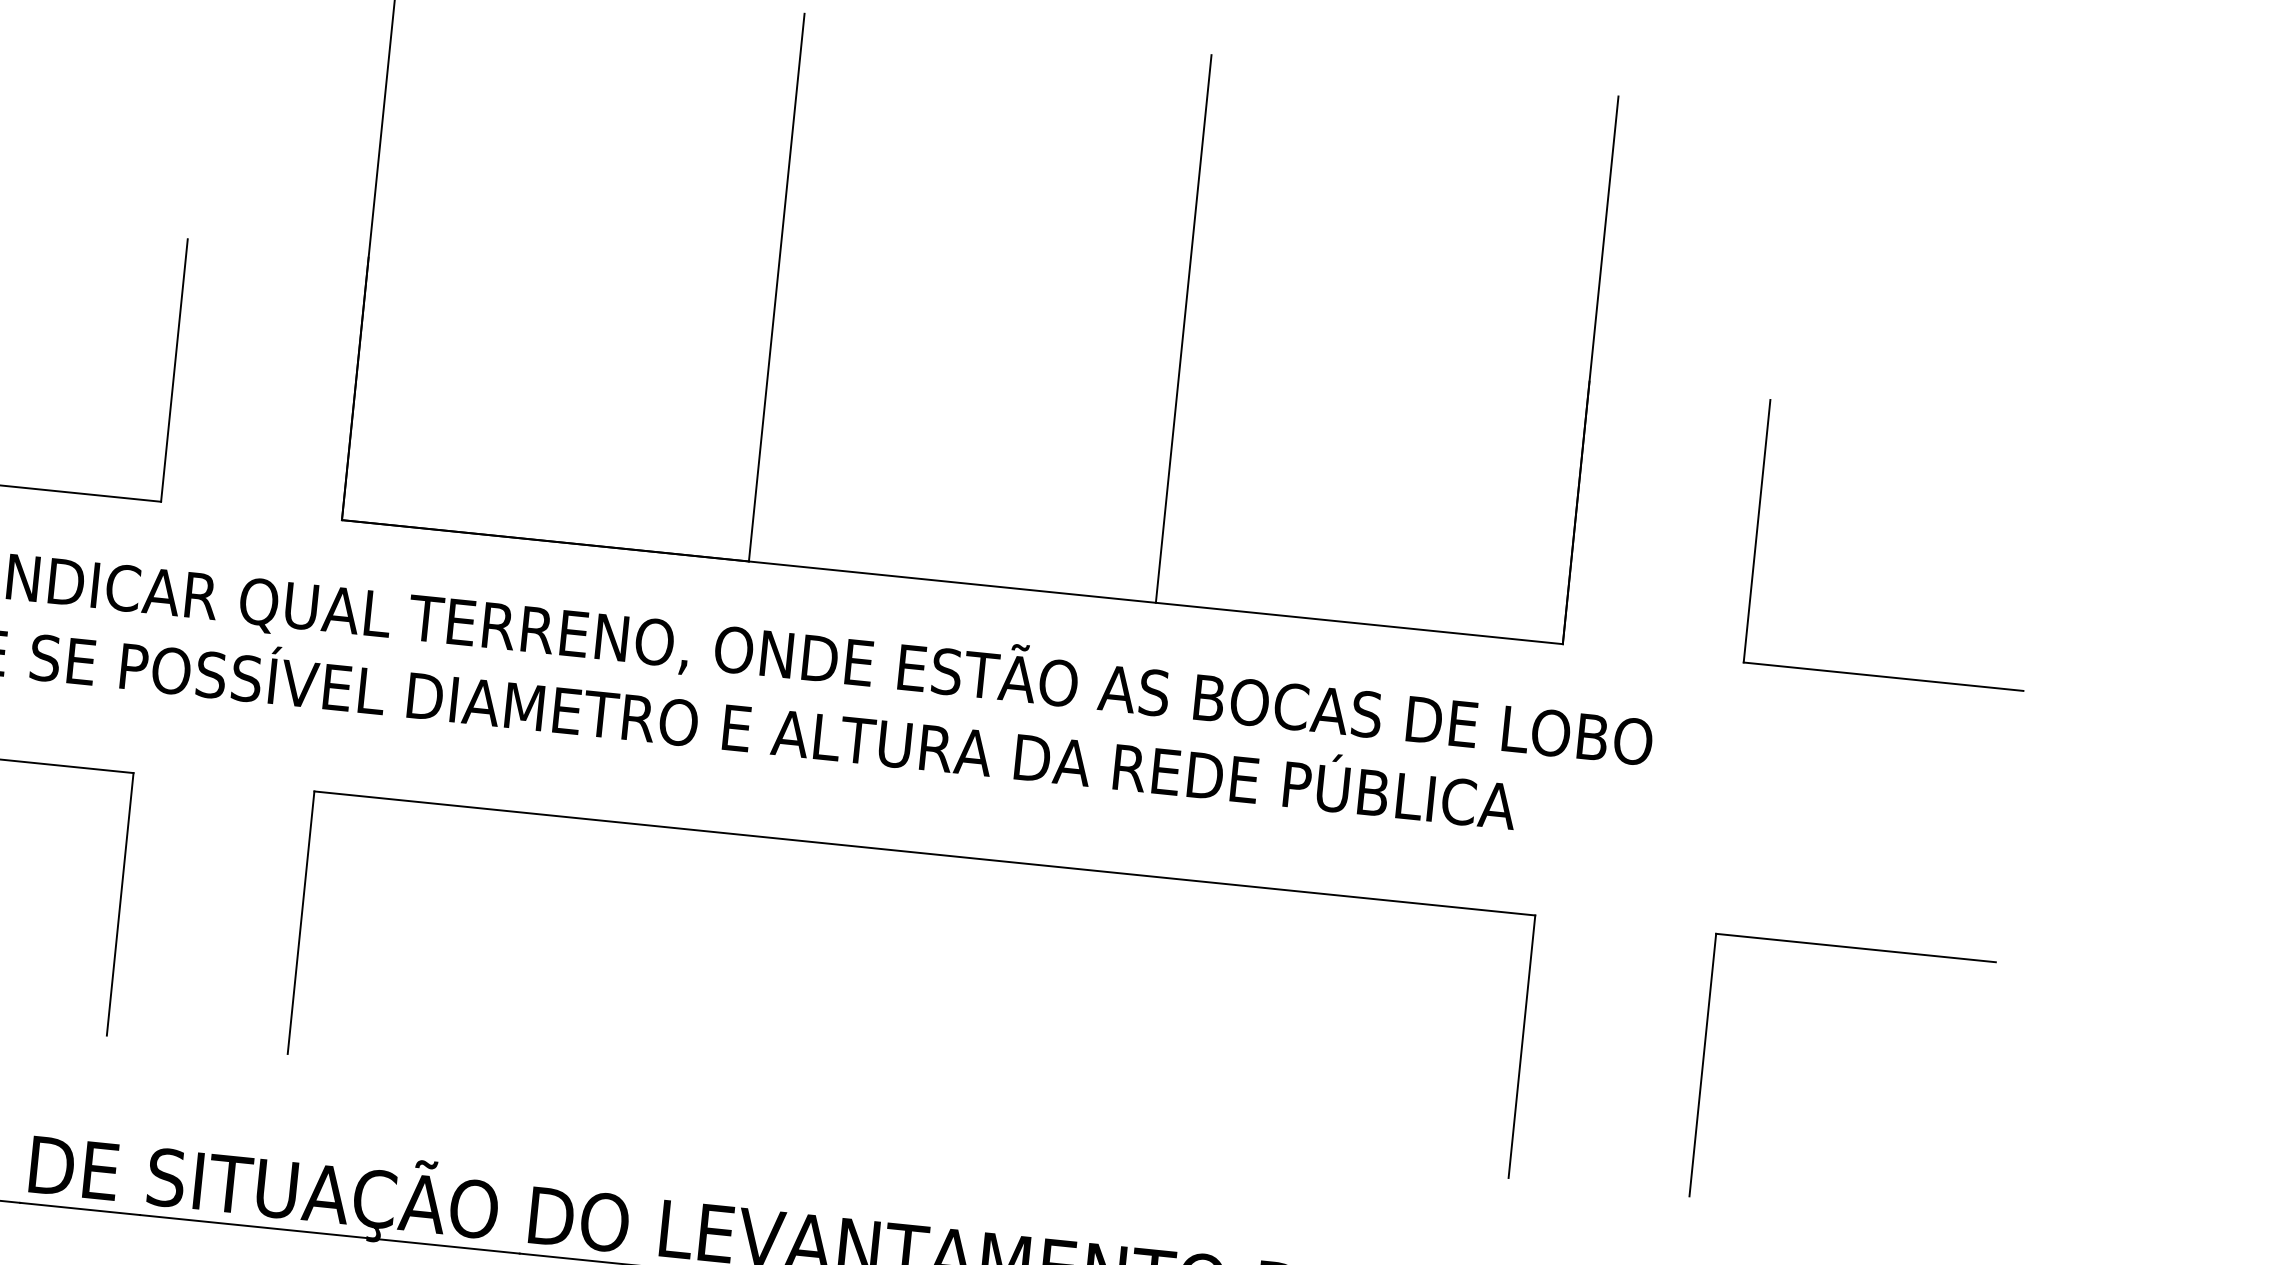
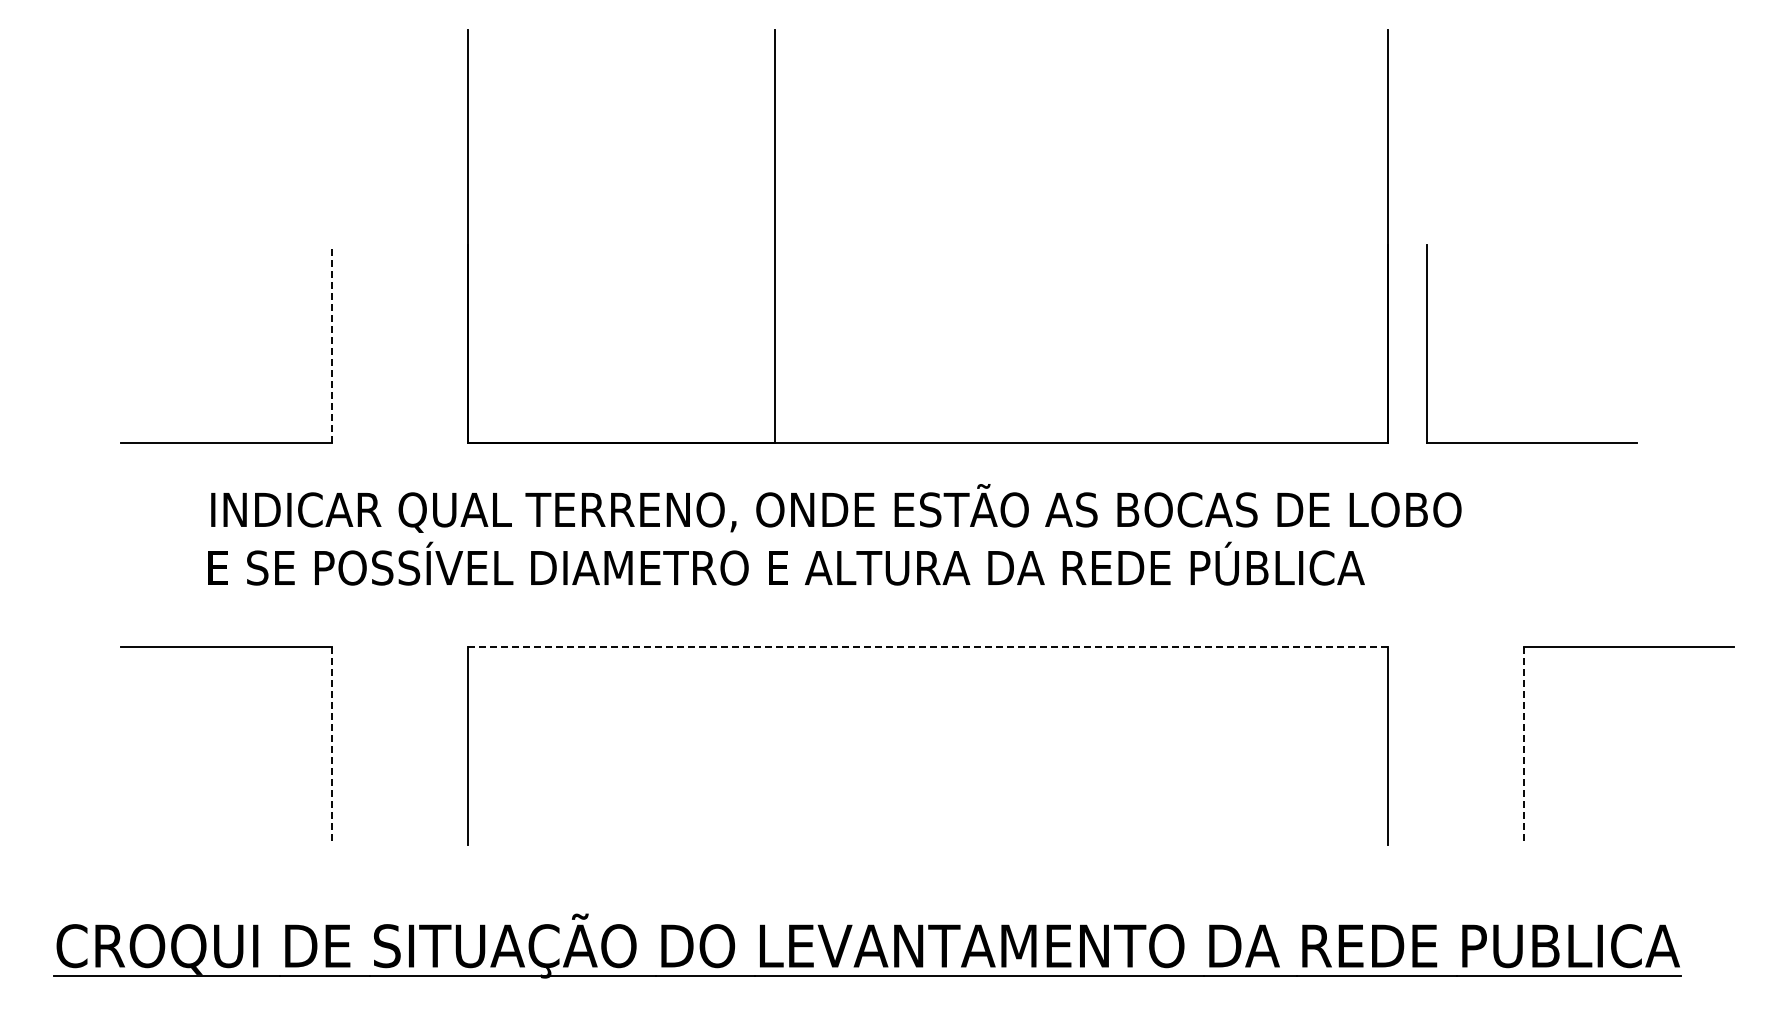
line: (1184, 328) -> (1081, 236), removed
line: (175, 370) -> (332, 343), solid -> dashed
part: (1882, 676) -> (1531, 442), moved
line: (924, 854) -> (927, 647), solid -> dashed
line: (120, 903) -> (332, 745), solid -> dashed
line: (1702, 1064) -> (1523, 745), solid -> dashed

